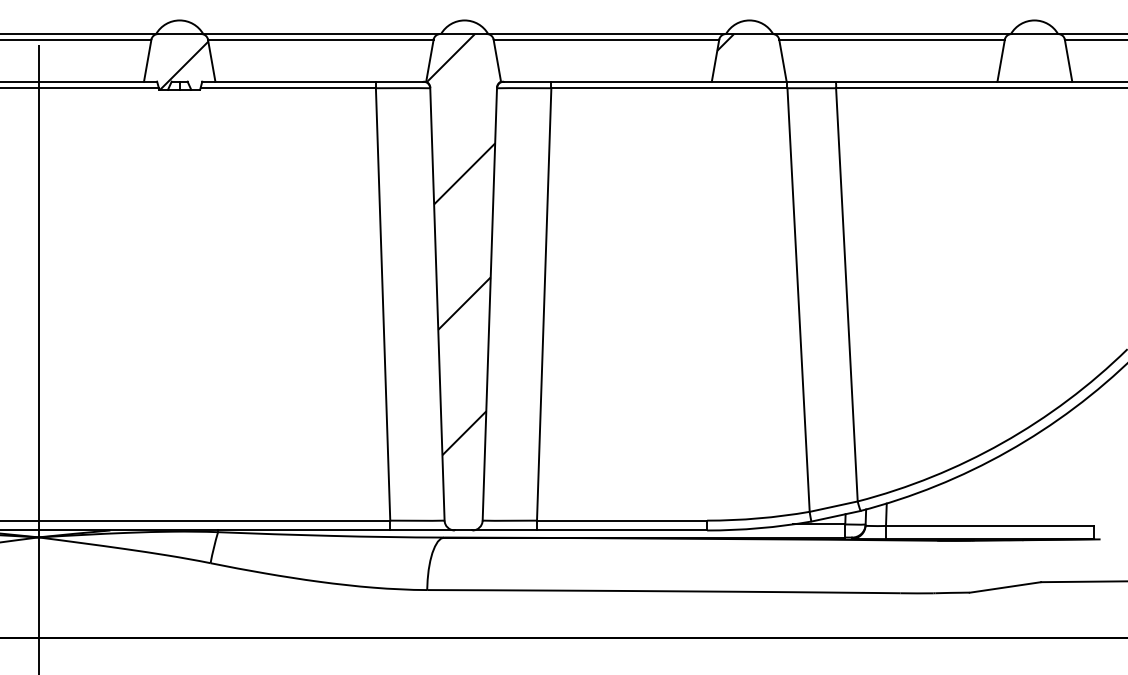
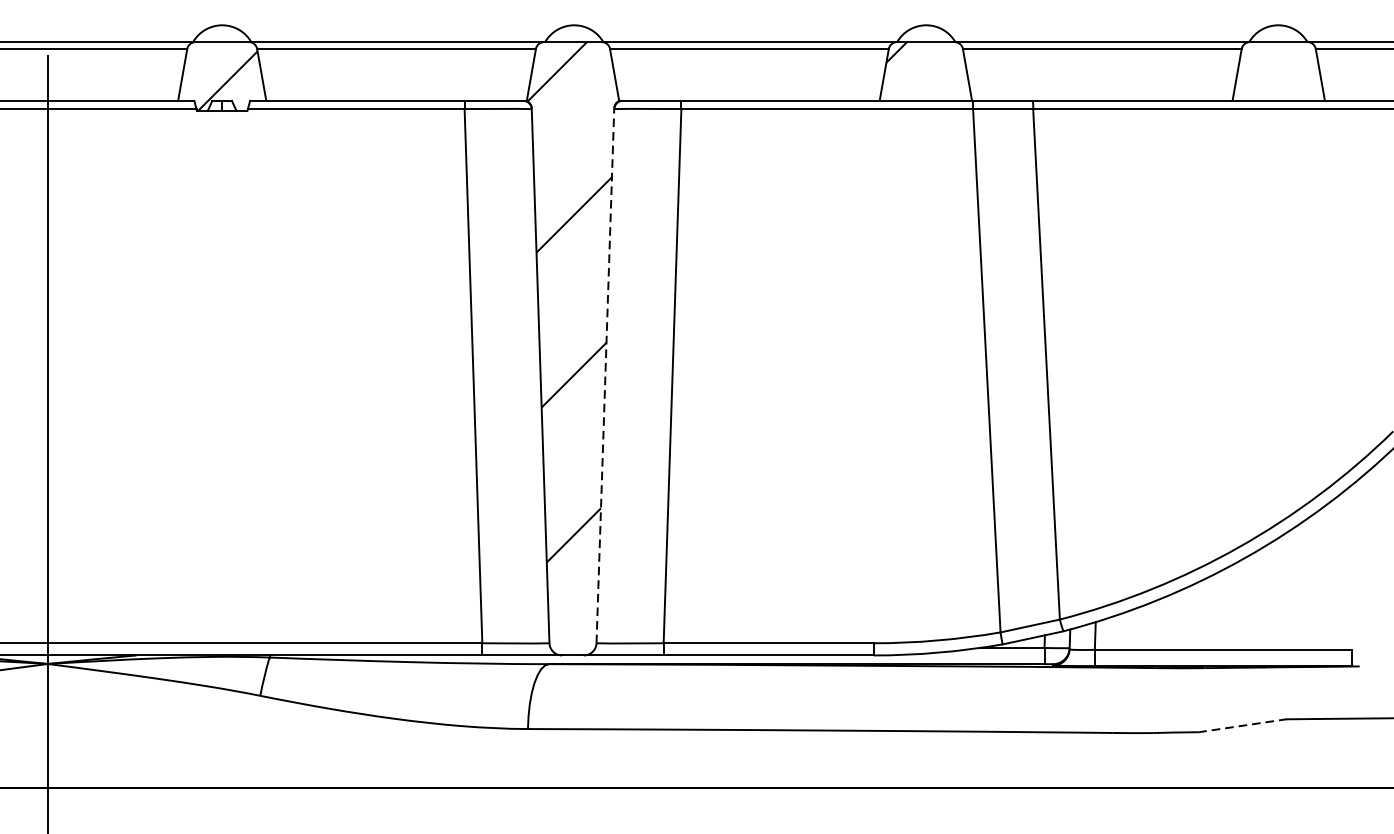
line: (489, 304) -> (604, 376), solid -> dashed
line: (1005, 587) -> (1242, 725), solid -> dashed

